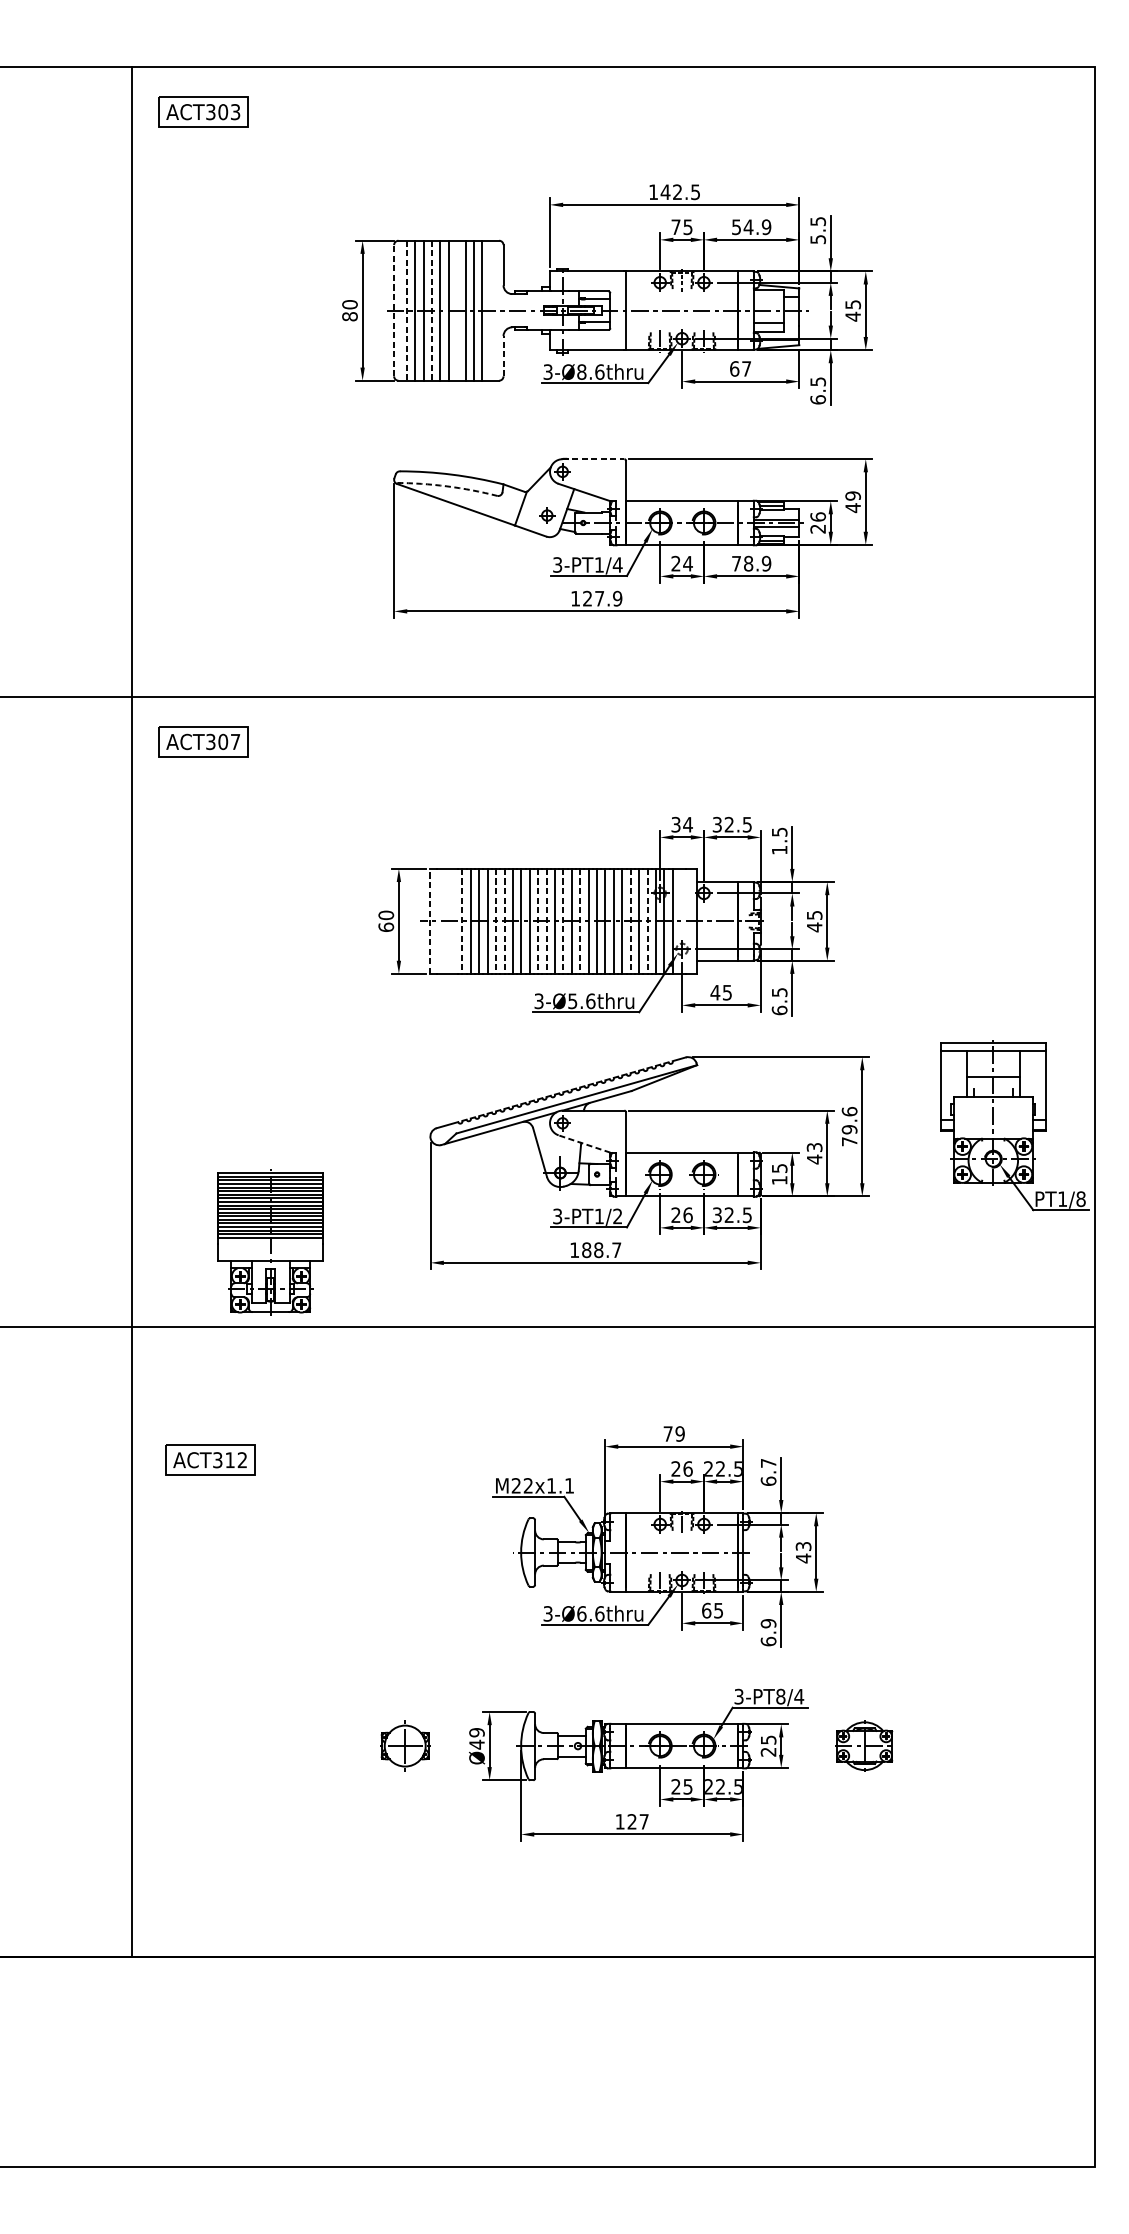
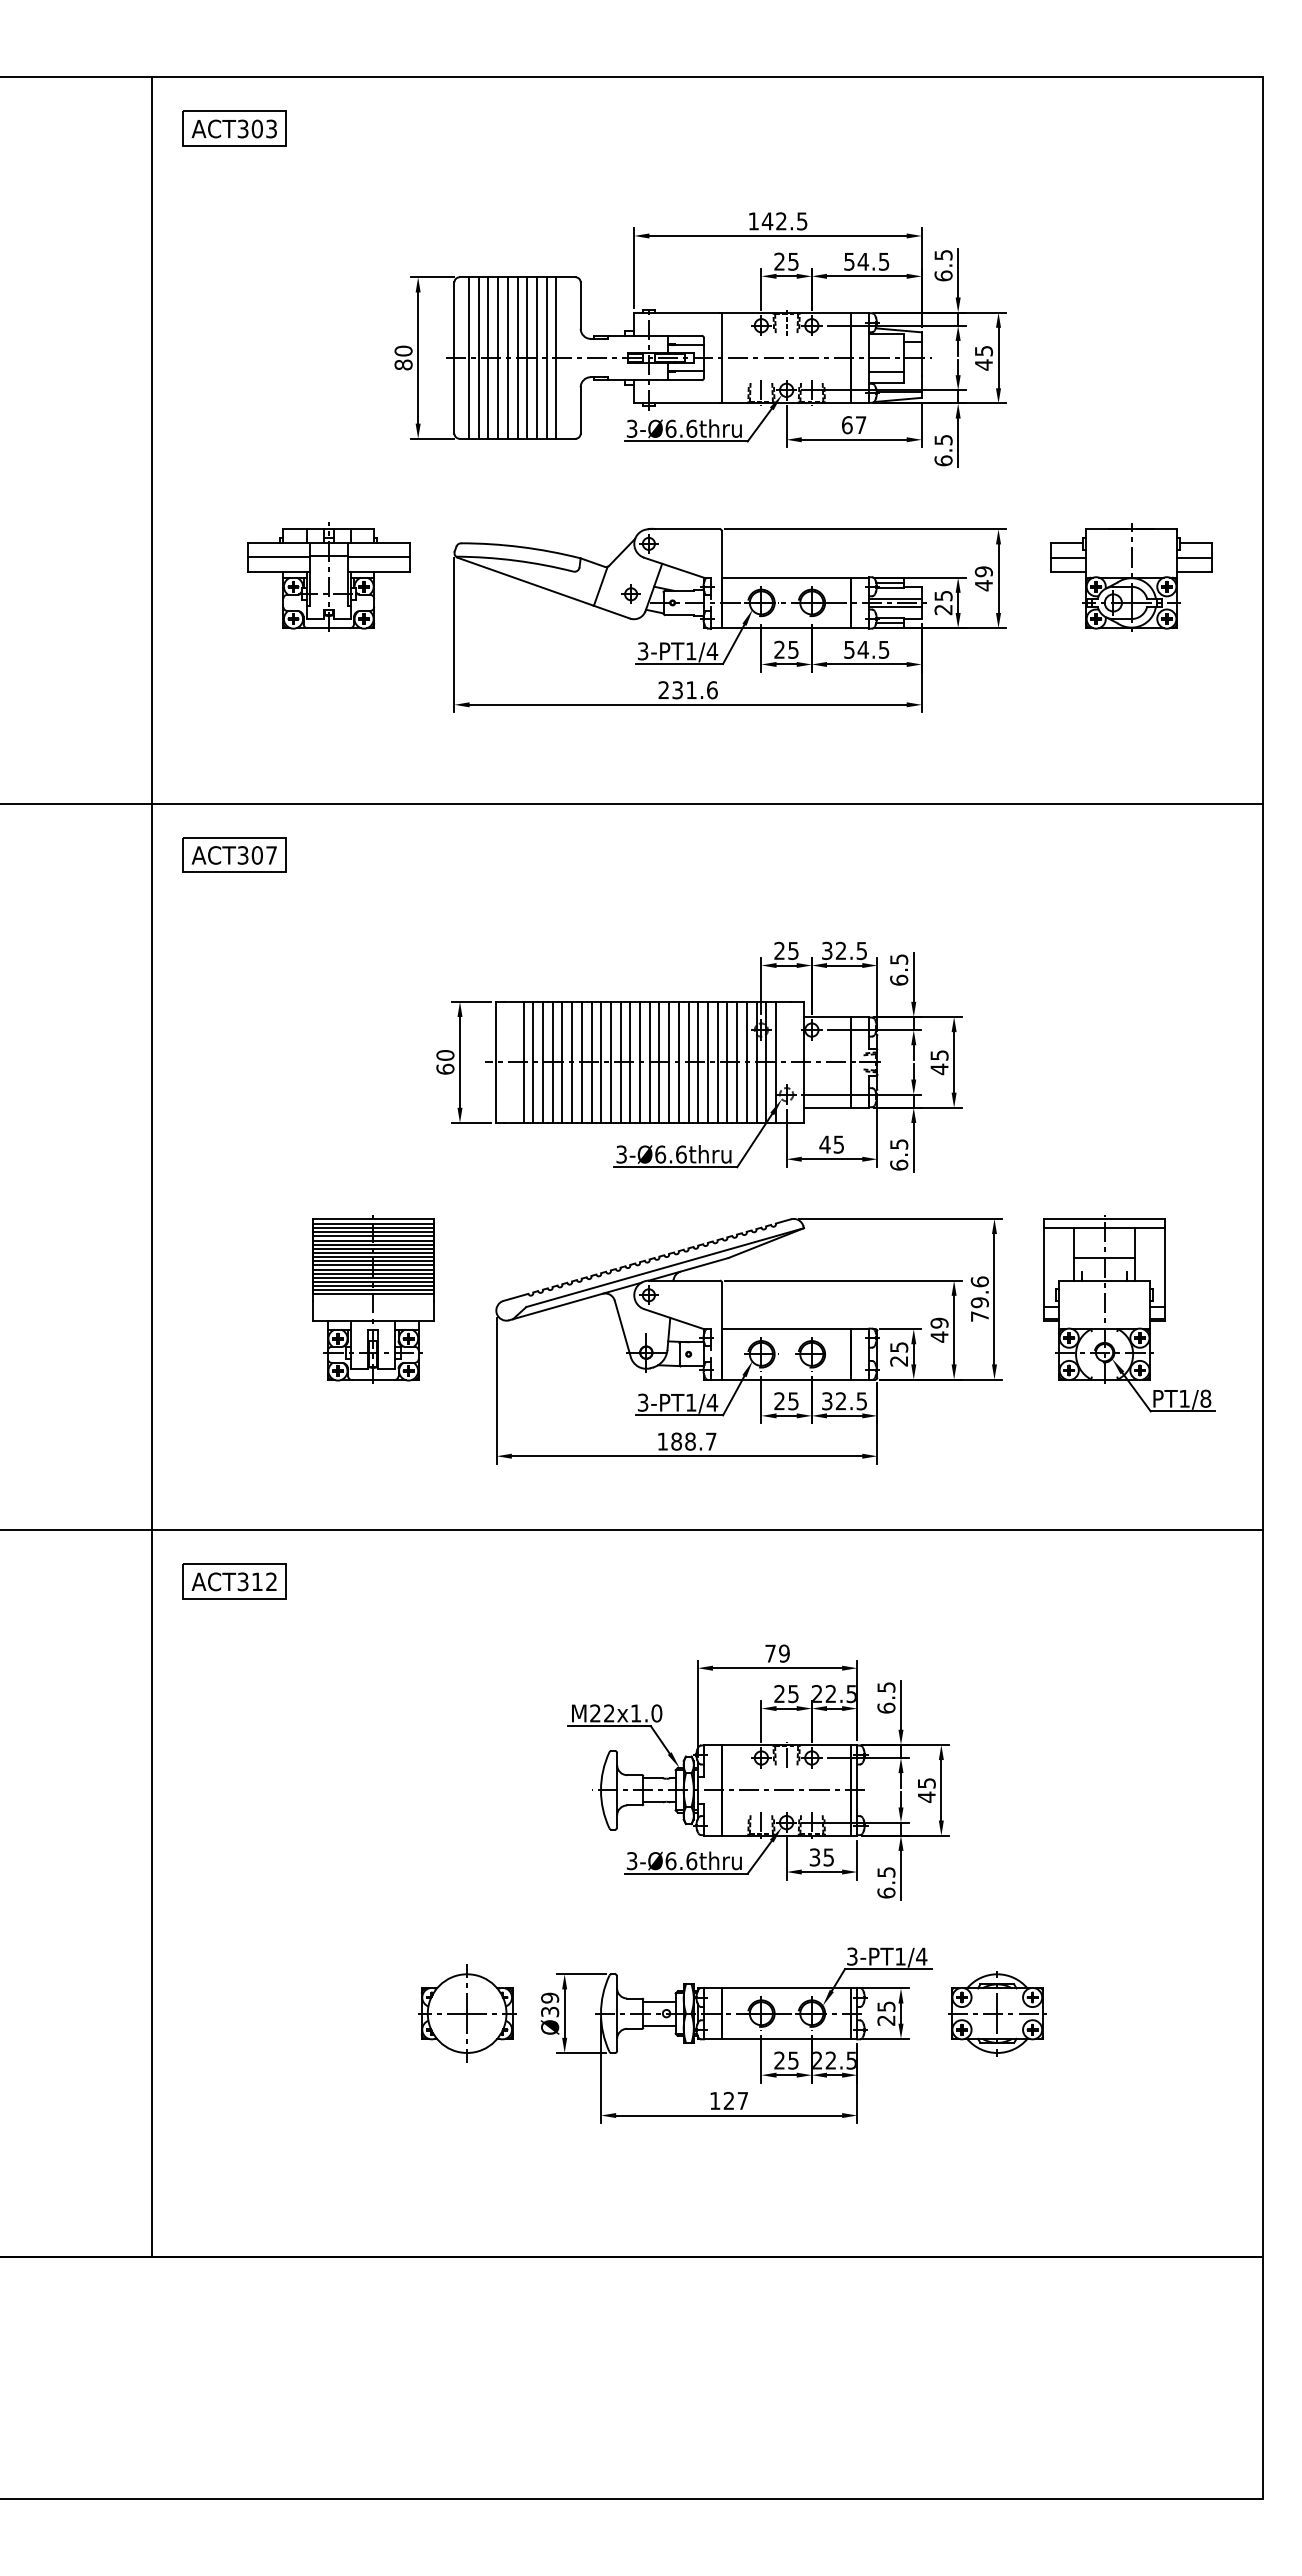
text: (675, 227) -> (779, 261), 75 -> 25
text: (766, 227) -> (883, 261), 54.9 -> 54.5
text: (818, 239) -> (943, 275), 5.5 -> 6.5
line: (457, 310) -> (527, 357), added
line: (394, 311) -> (454, 358), dashed -> solid
line: (407, 311) -> (469, 358), dashed -> solid
line: (432, 311) -> (498, 358), dashed -> solid
line: (503, 356) -> (580, 410), dashed -> solid
text: (581, 371) -> (670, 428), 3-Ø8.6thru -> 3-Ø6.6thru
line: (593, 459) -> (684, 529), dashed -> solid
arc: (447, 486) -> (515, 560), dashed -> solid
part: (284, 500) -> (328, 576), added
part: (981, 500) -> (1131, 577), added
text: (818, 516) -> (943, 595), 26 -> 25
text: (688, 563) -> (793, 649), 24 -> 25
text: (751, 563) -> (866, 649), 78.9 -> 54.5
text: (596, 598) -> (687, 690), 127.9 -> 231.6
text: (681, 825) -> (786, 951), 34 -> 25
text: (779, 849) -> (899, 979), 1.5 -> 6.5
line: (453, 920) -> (523, 1061), added
line: (430, 921) -> (496, 1062), dashed -> solid
line: (462, 921) -> (533, 1062), dashed -> solid
line: (496, 921) -> (572, 1062), dashed -> solid
line: (504, 921) -> (581, 1062), dashed -> solid
line: (538, 921) -> (620, 1062), dashed -> solid
line: (546, 921) -> (630, 1062), dashed -> solid
line: (563, 921) -> (649, 1062), dashed -> solid
line: (580, 921) -> (669, 1062), dashed -> solid
line: (630, 921) -> (727, 1062), dashed -> solid
line: (647, 921) -> (746, 1062), dashed -> solid
text: (572, 1001) -> (660, 1154), 3-Ø5.6thru -> 3-Ø6.6thru
part: (1014, 1125) -> (1129, 1313), moved
line: (584, 1143) -> (673, 1318), dashed -> solid
text: (814, 1146) -> (939, 1322), 43 -> 49
text: (779, 1180) -> (898, 1361), 15 -> 25
text: (688, 1215) -> (793, 1401), 26 -> 25
text: (617, 1216) -> (712, 1402), 3-PT1/2 -> 3-PT1/4
part: (271, 1242) -> (373, 1299), moved
part: (210, 1459) -> (234, 1581), moved
text: (768, 1463) -> (886, 1687), 6.7 -> 6.5
text: (688, 1469) -> (793, 1694), 26 -> 25
text: (569, 1485) -> (656, 1713), M22x1.1 -> M22x1.0
text: (802, 1546) -> (925, 1783), 43 -> 45
text: (706, 1610) -> (814, 1857), 65 -> 35
text: (768, 1623) -> (886, 1872), 6.9 -> 6.5
text: (780, 1696) -> (900, 1956), 3-PT8/4 -> 3-PT1/4
text: (477, 1744) -> (550, 2011), Ø49 -> Ø39
part: (405, 1746) -> (467, 2013), size x1.67
part: (864, 1746) -> (997, 2013), size x1.43

